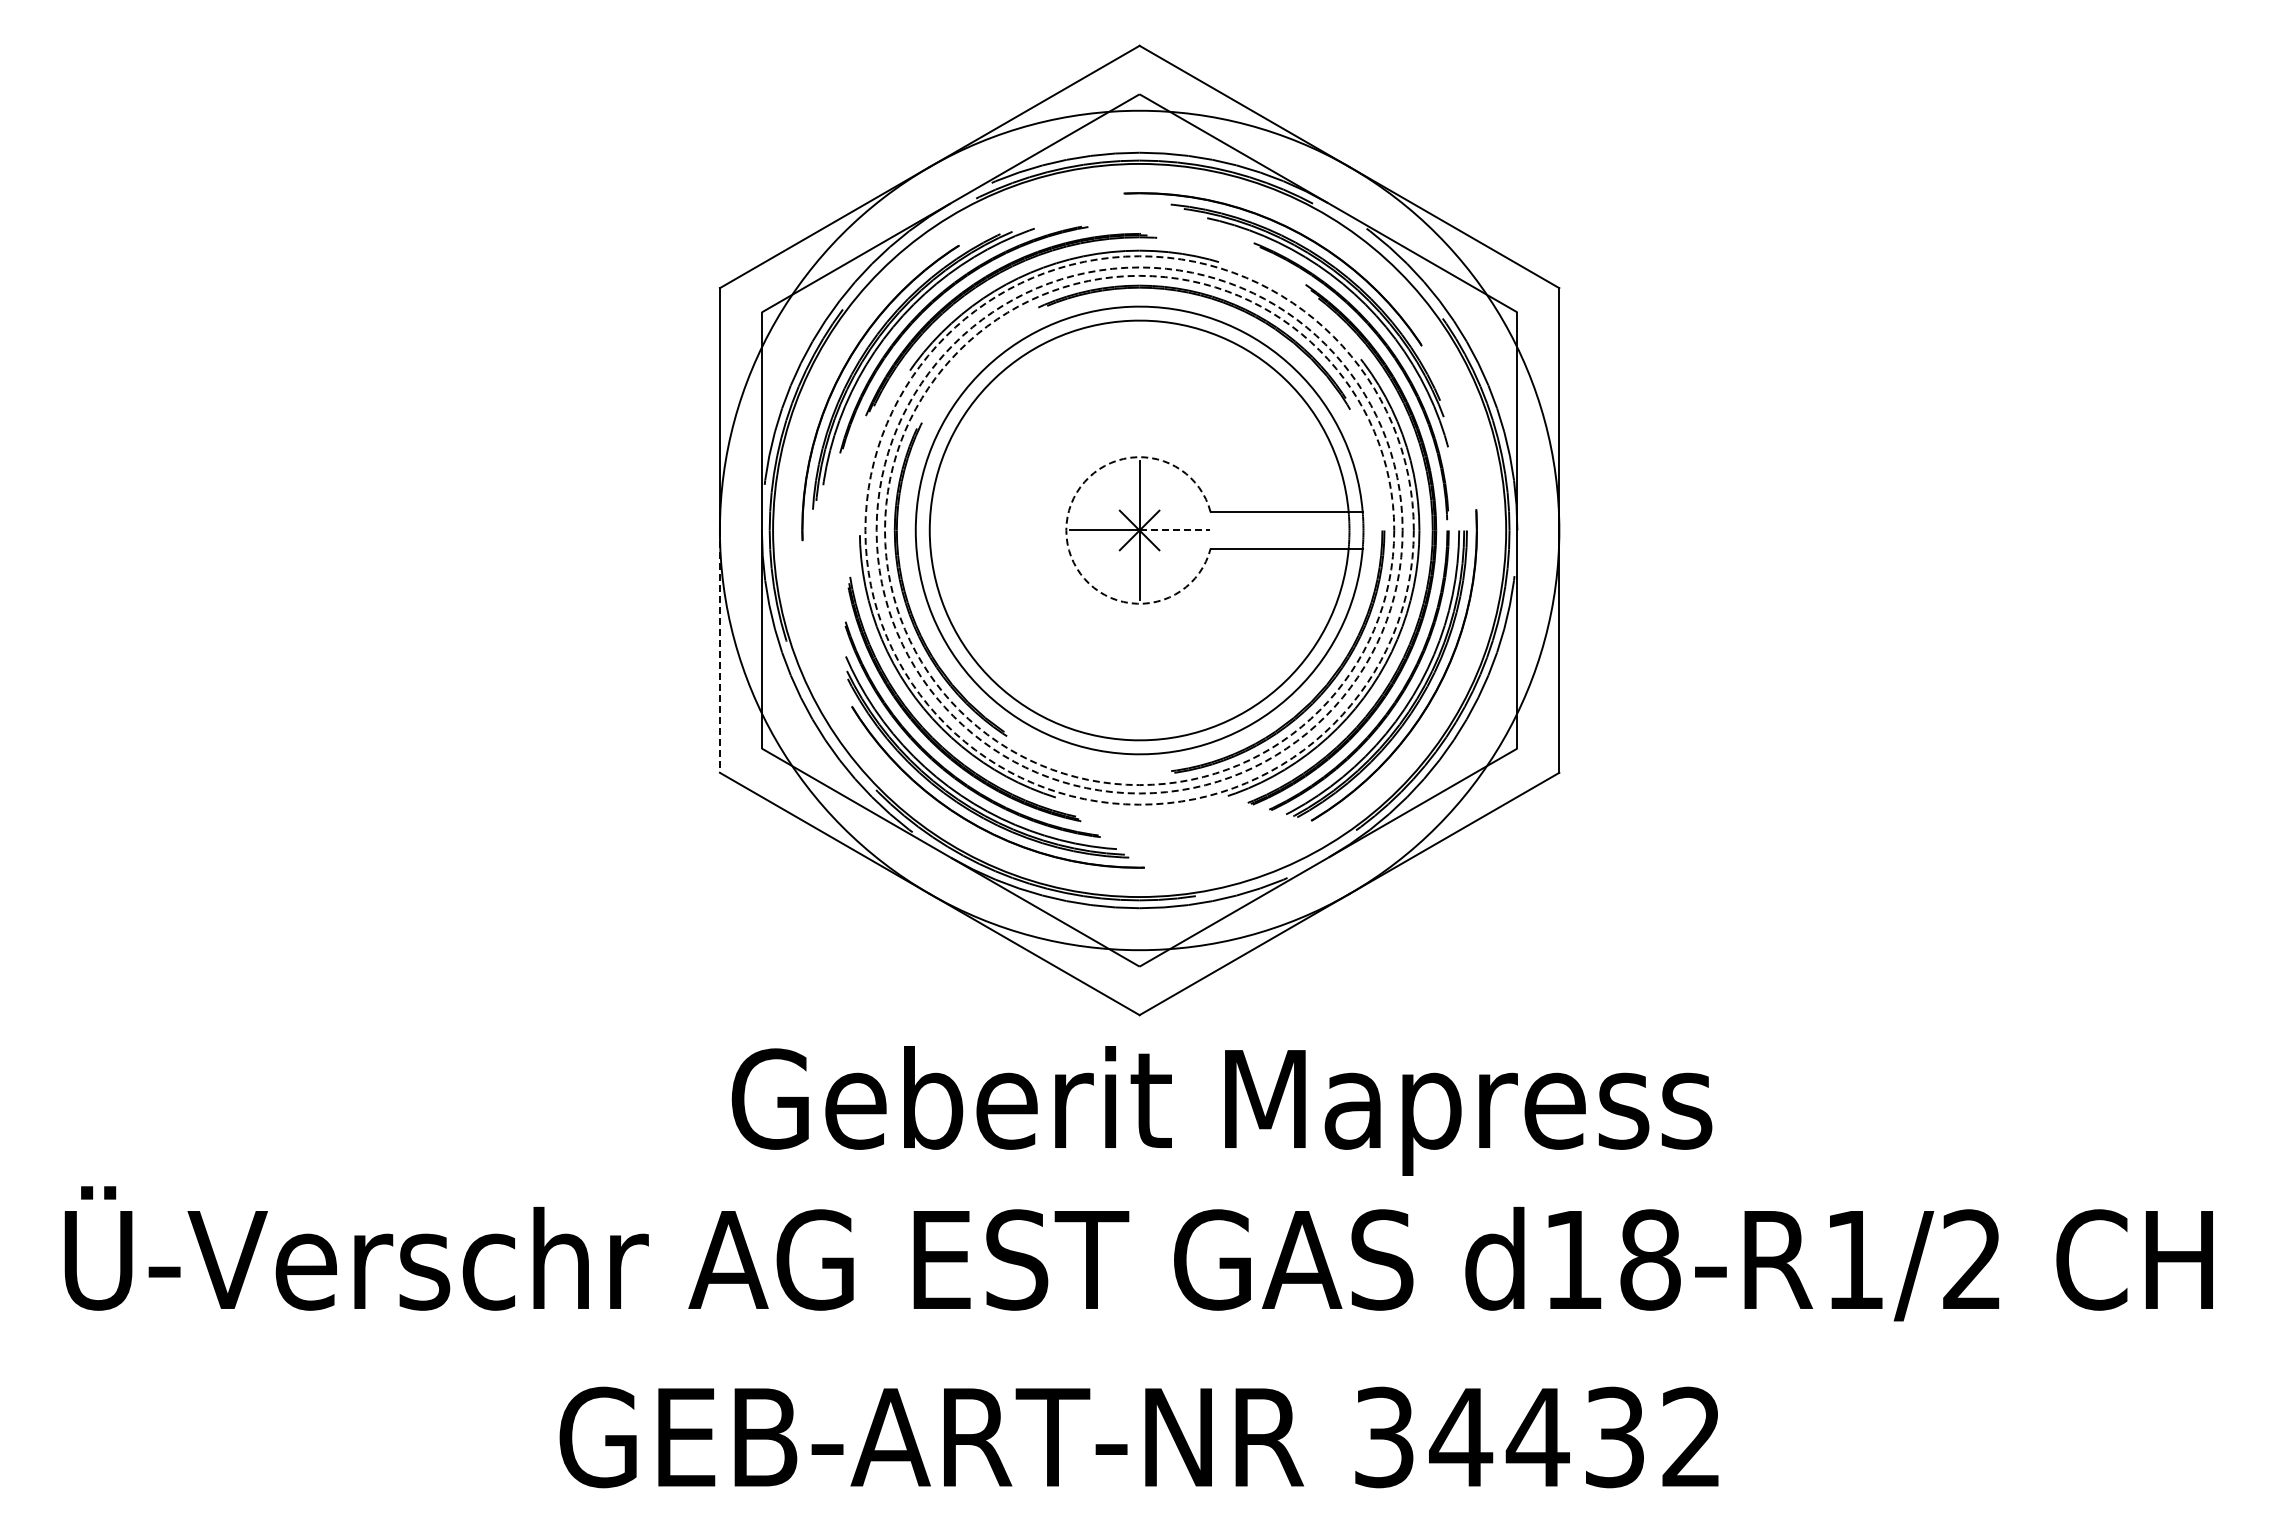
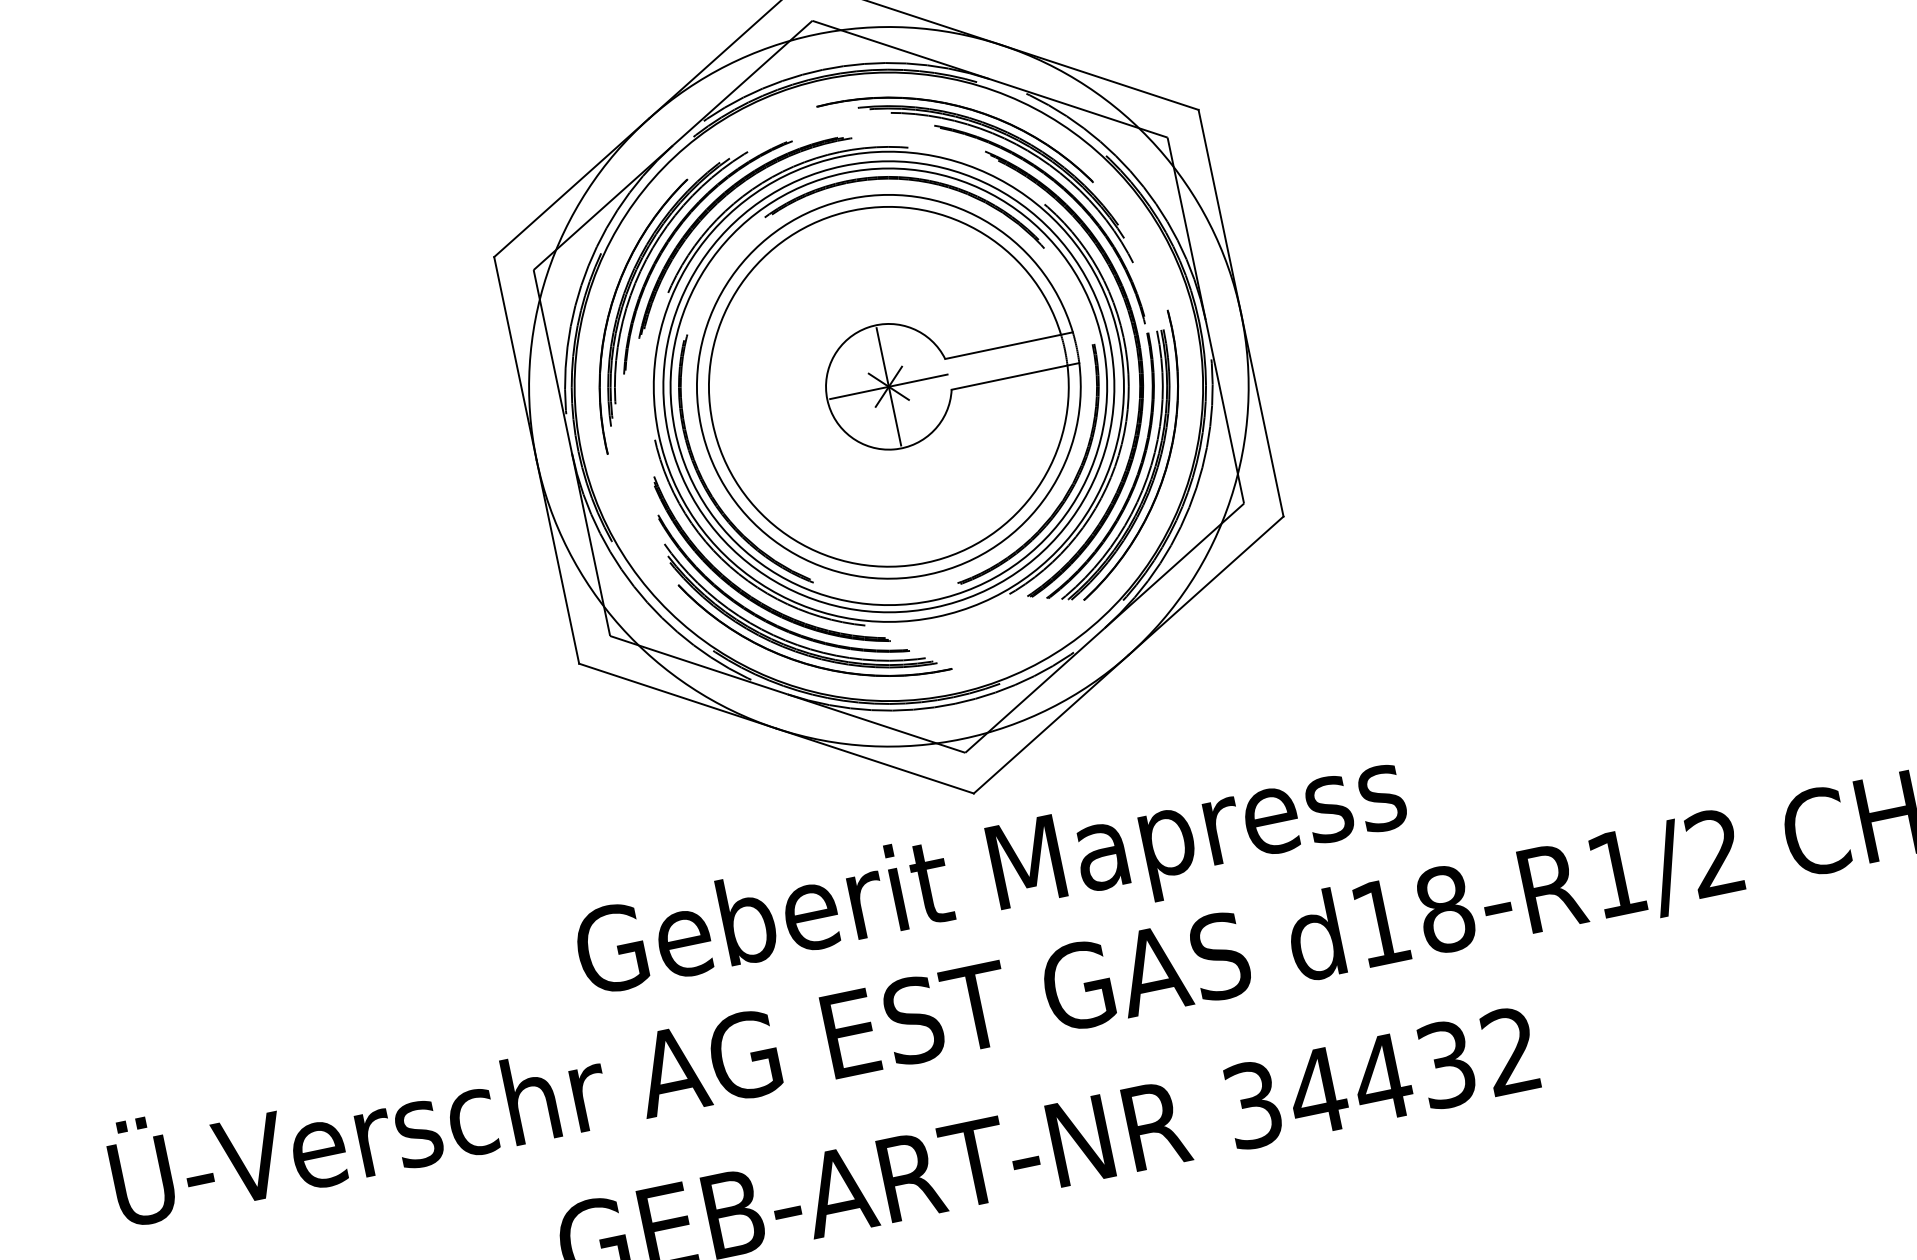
arc: (1066, 530) -> (827, 399), dashed -> solid
circle: (1139, 530) -> (888, 386), dashed -> solid
circle: (1139, 530) -> (888, 386), dashed -> solid
circle: (1139, 530) -> (888, 386), dashed -> solid
line: (1174, 530) -> (918, 380), dashed -> solid
line: (719, 652) -> (557, 562), dashed -> solid
text: (1221, 1110) -> (991, 879), moved

